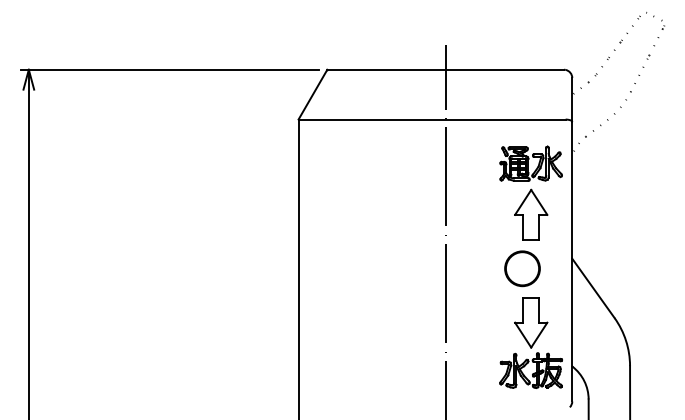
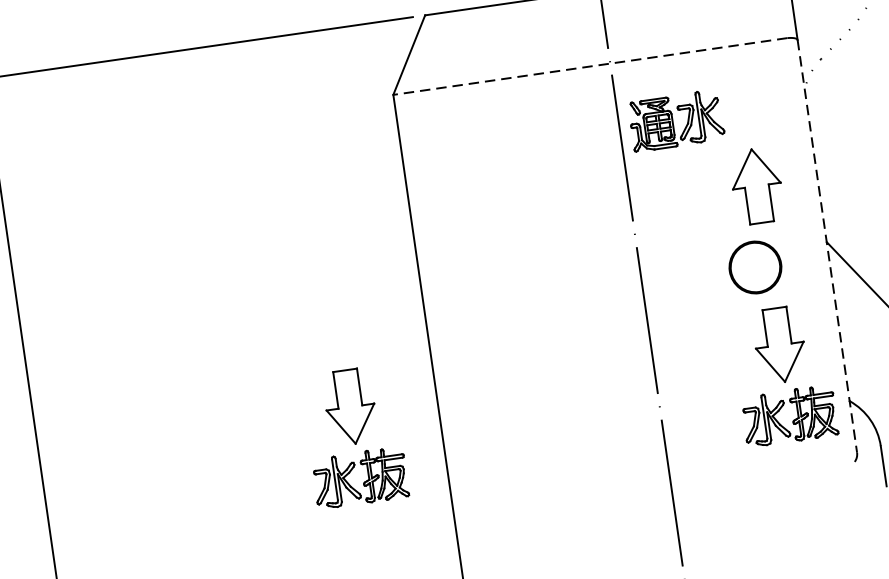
line: (432, 119) -> (590, 66), solid -> dashed
part: (530, 163) -> (675, 120), moved
line: (572, 261) -> (827, 246), solid -> dashed
part: (239, 342) -> (353, 436), added

